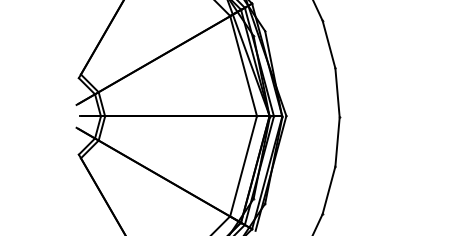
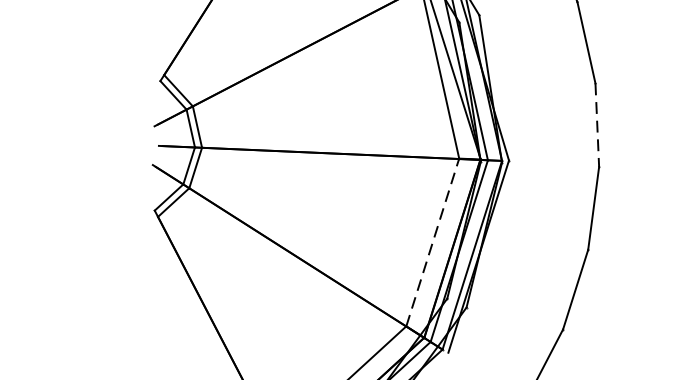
line: (337, 92) -> (597, 124), solid -> dashed
line: (243, 166) -> (432, 242), solid -> dashed

